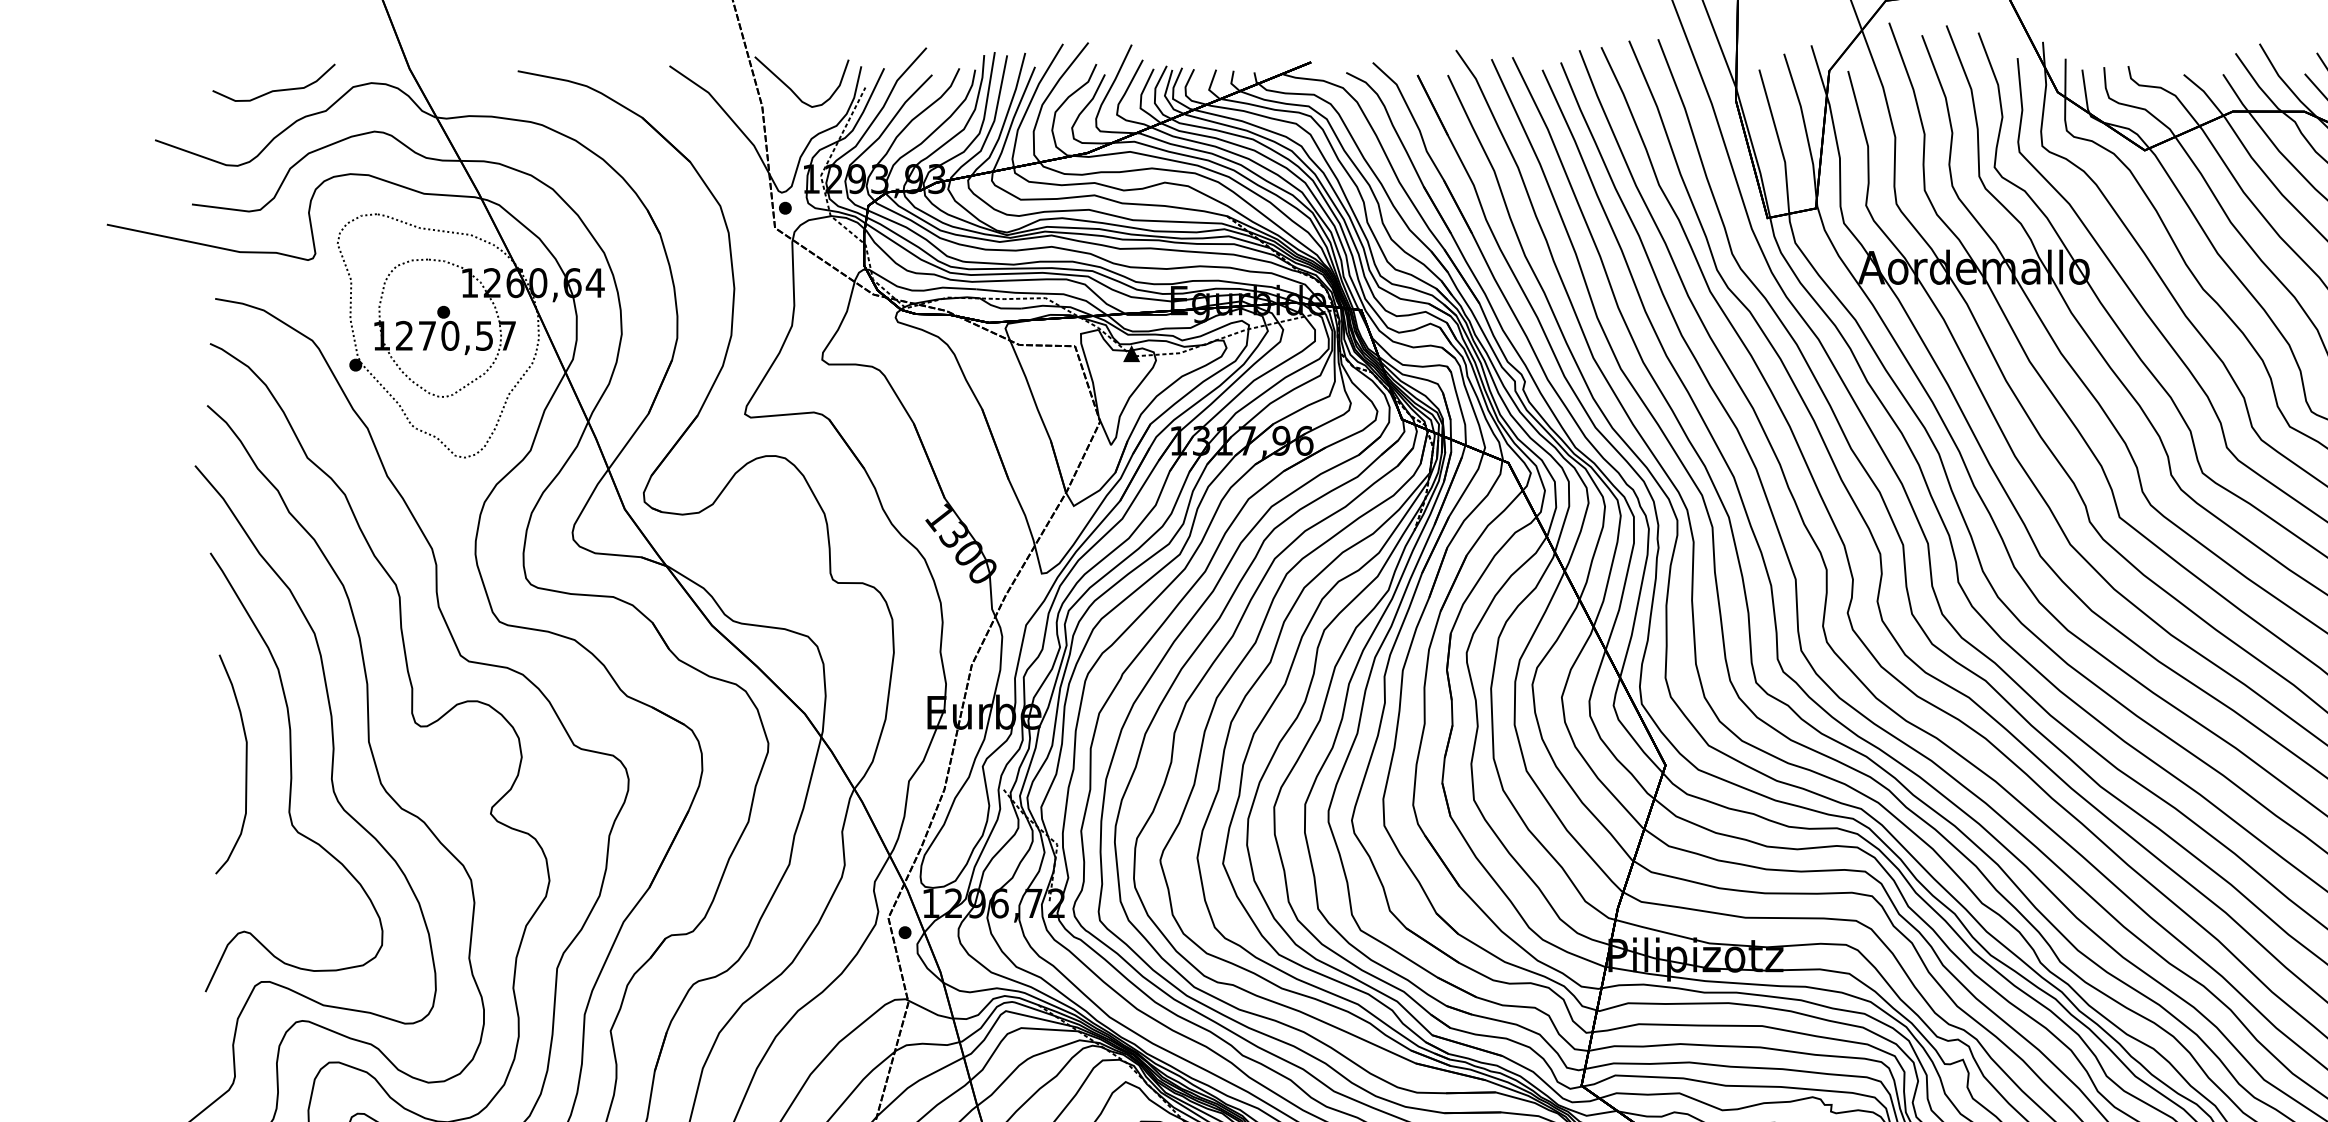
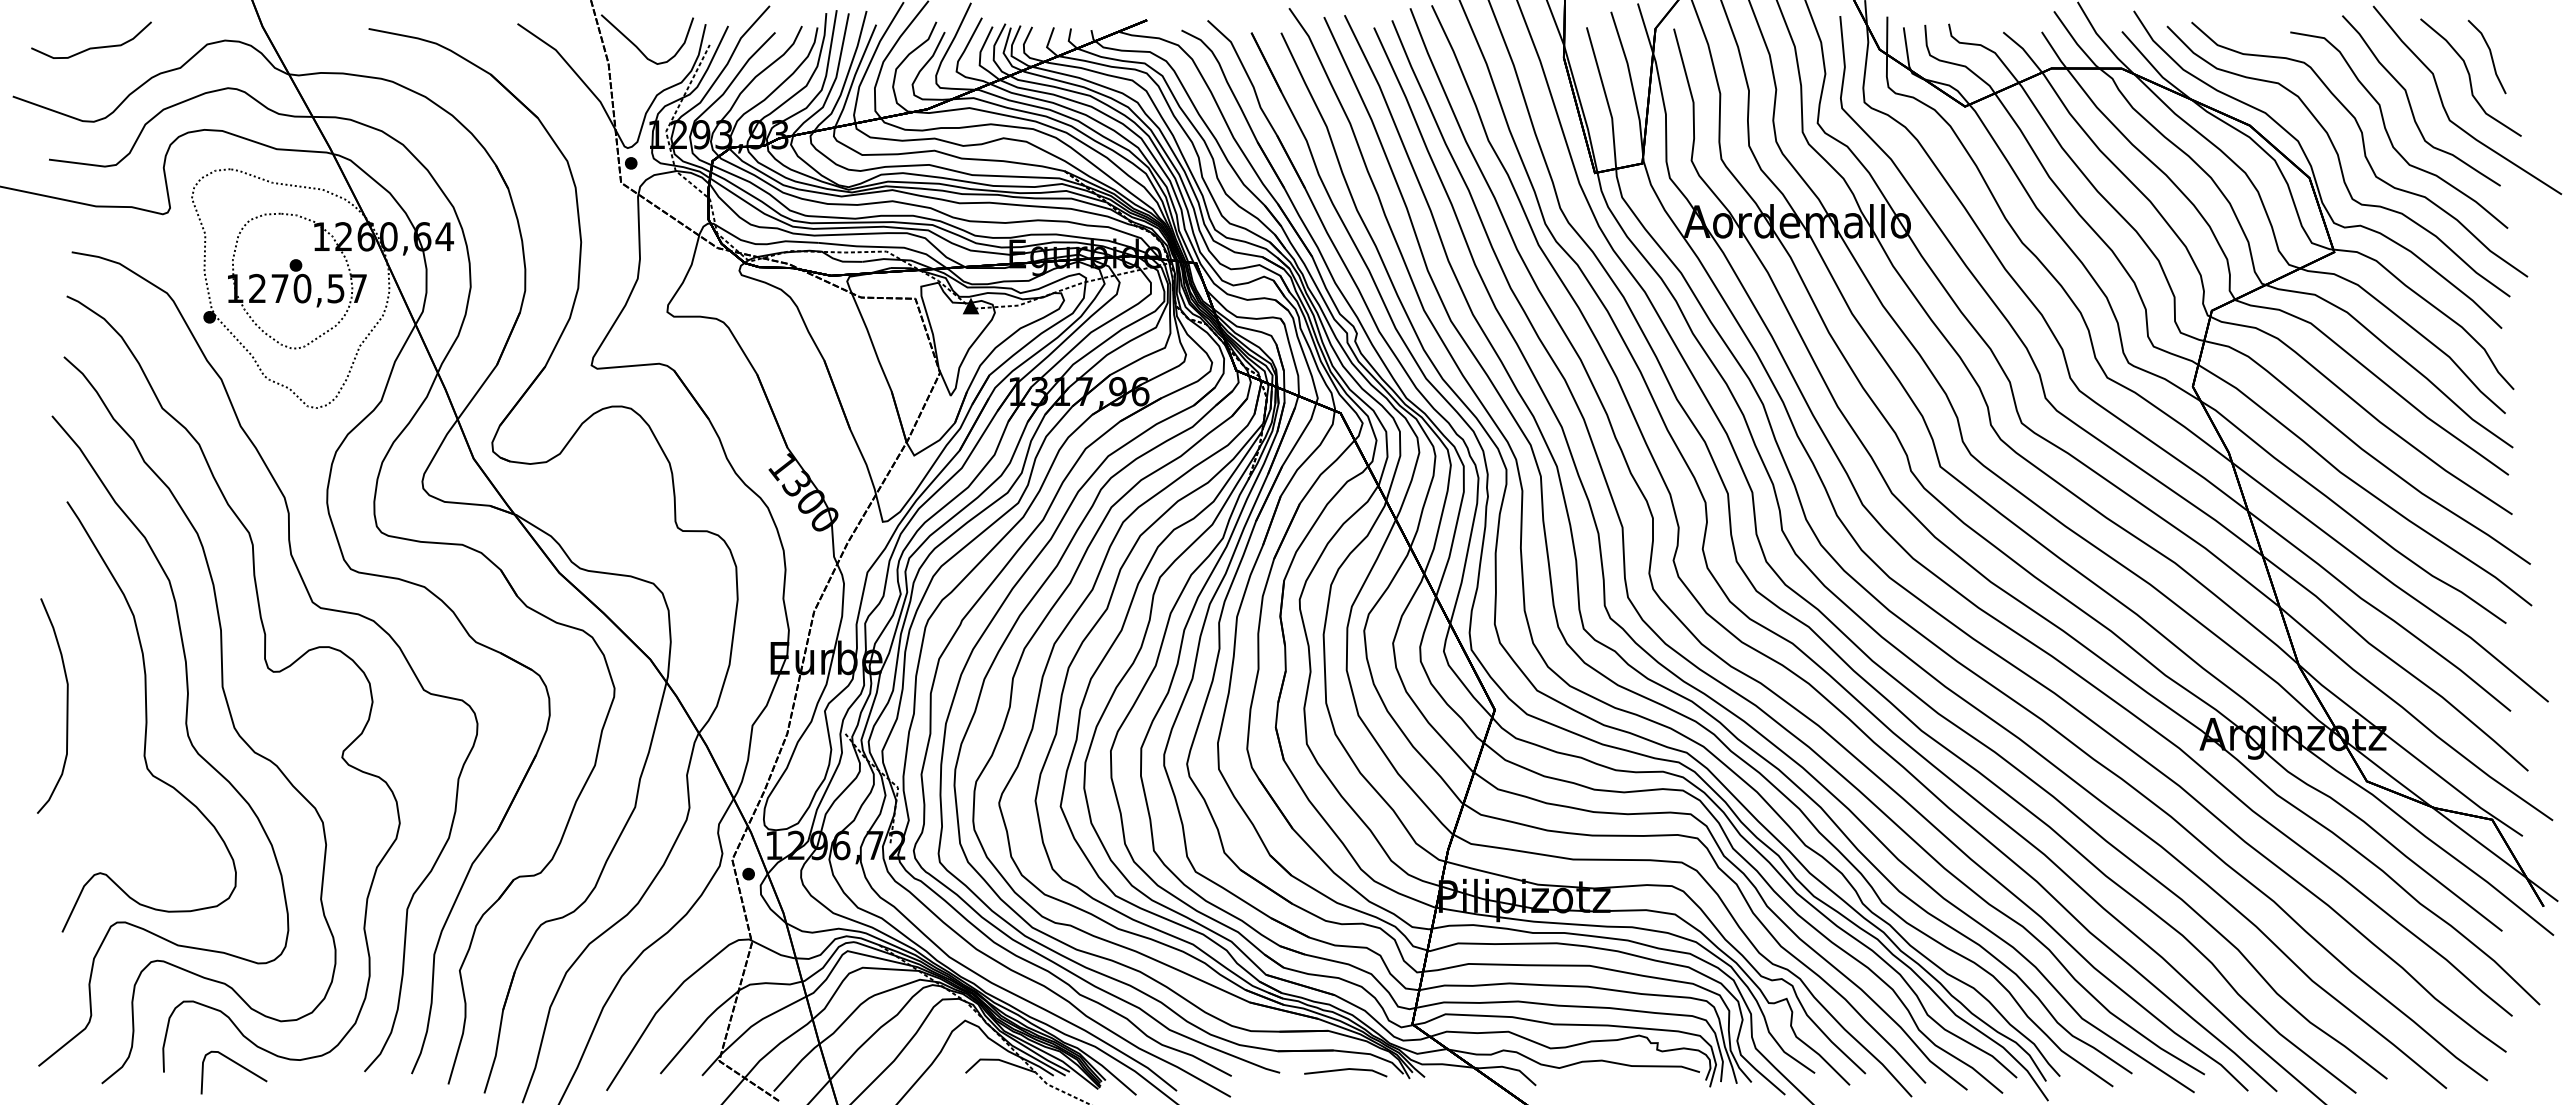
curve: (274, 90) -> (91, 47), moved
curve: (245, 763) -> (66, 705), moved

